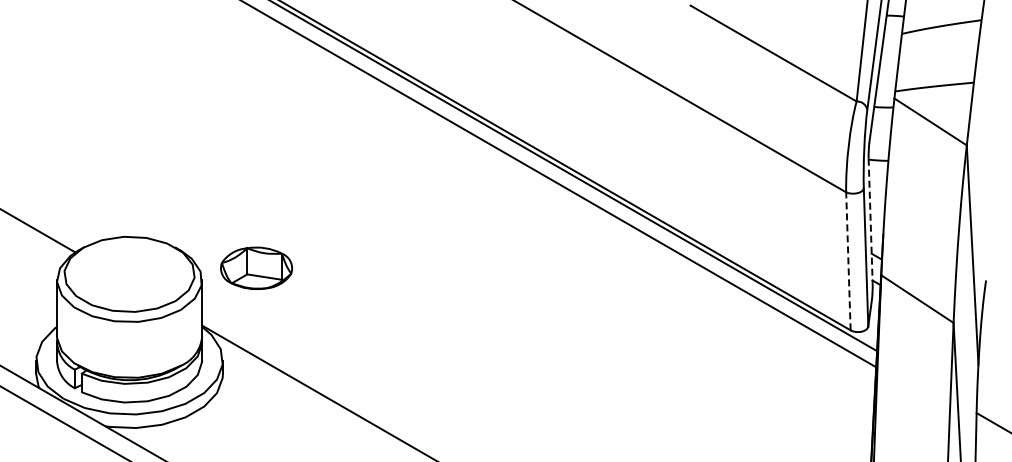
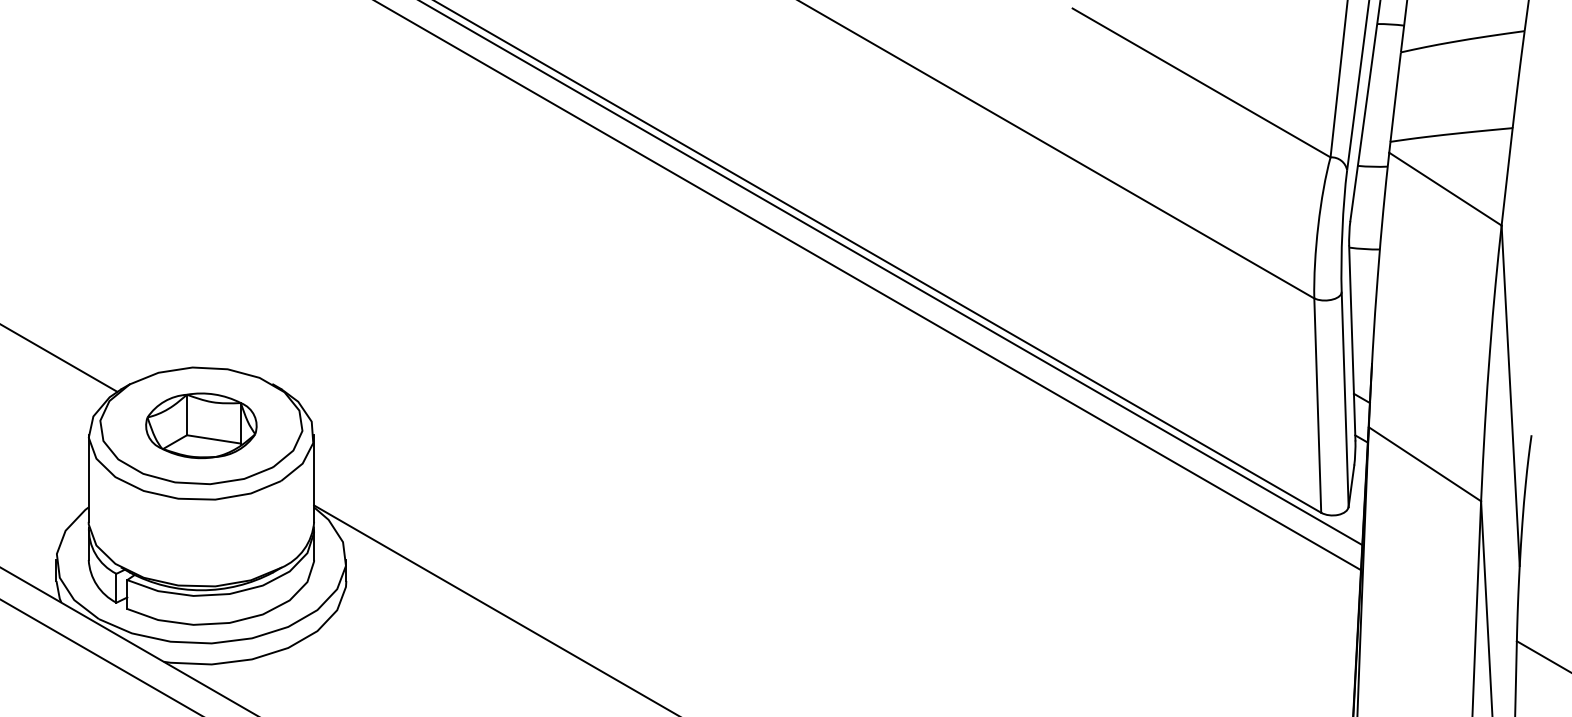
line: (870, 221) -> (1352, 343), dashed -> solid
line: (848, 260) -> (1317, 404), dashed -> solid
part: (256, 267) -> (201, 424), moved

